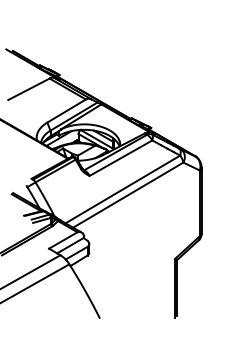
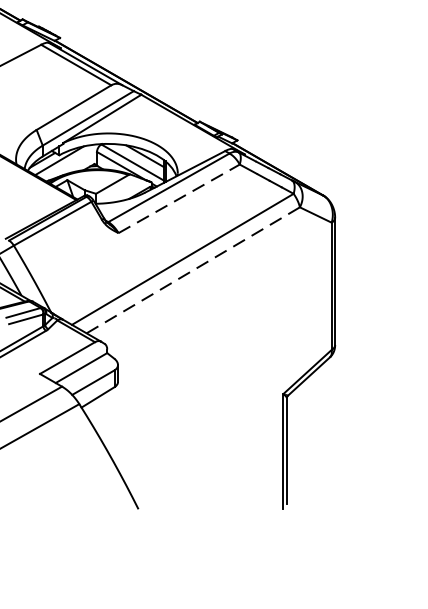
line: (121, 157) -> (180, 197), solid -> dashed
line: (127, 195) -> (191, 271), solid -> dashed

